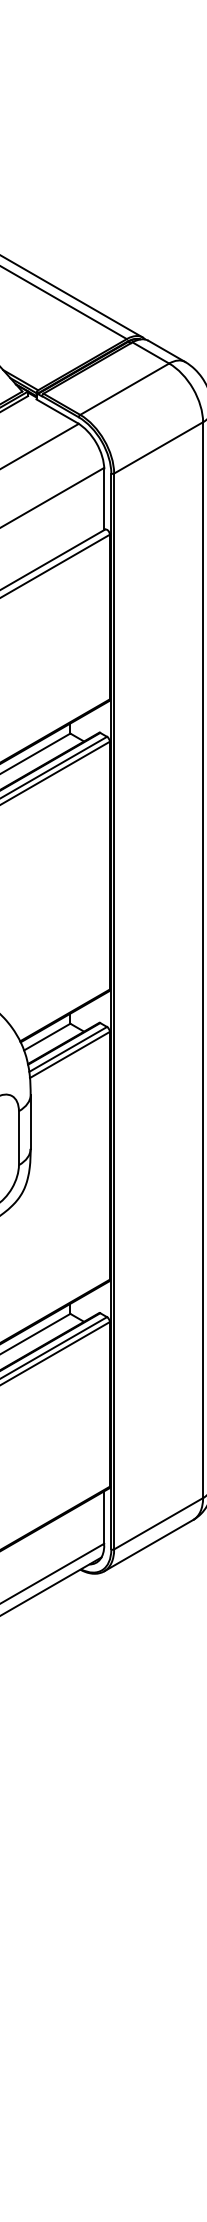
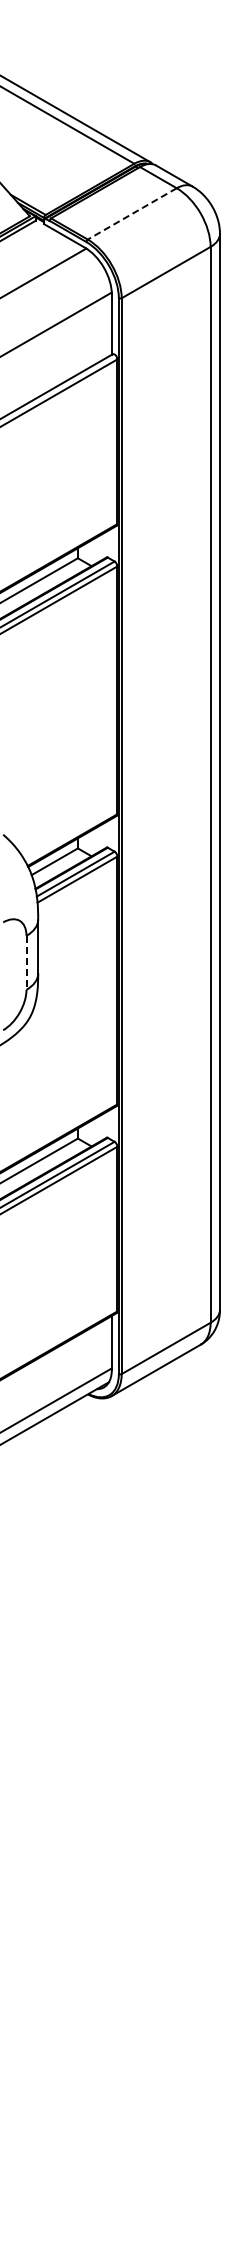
line: (123, 389) -> (131, 214), solid -> dashed
line: (18, 1137) -> (26, 962), solid -> dashed

